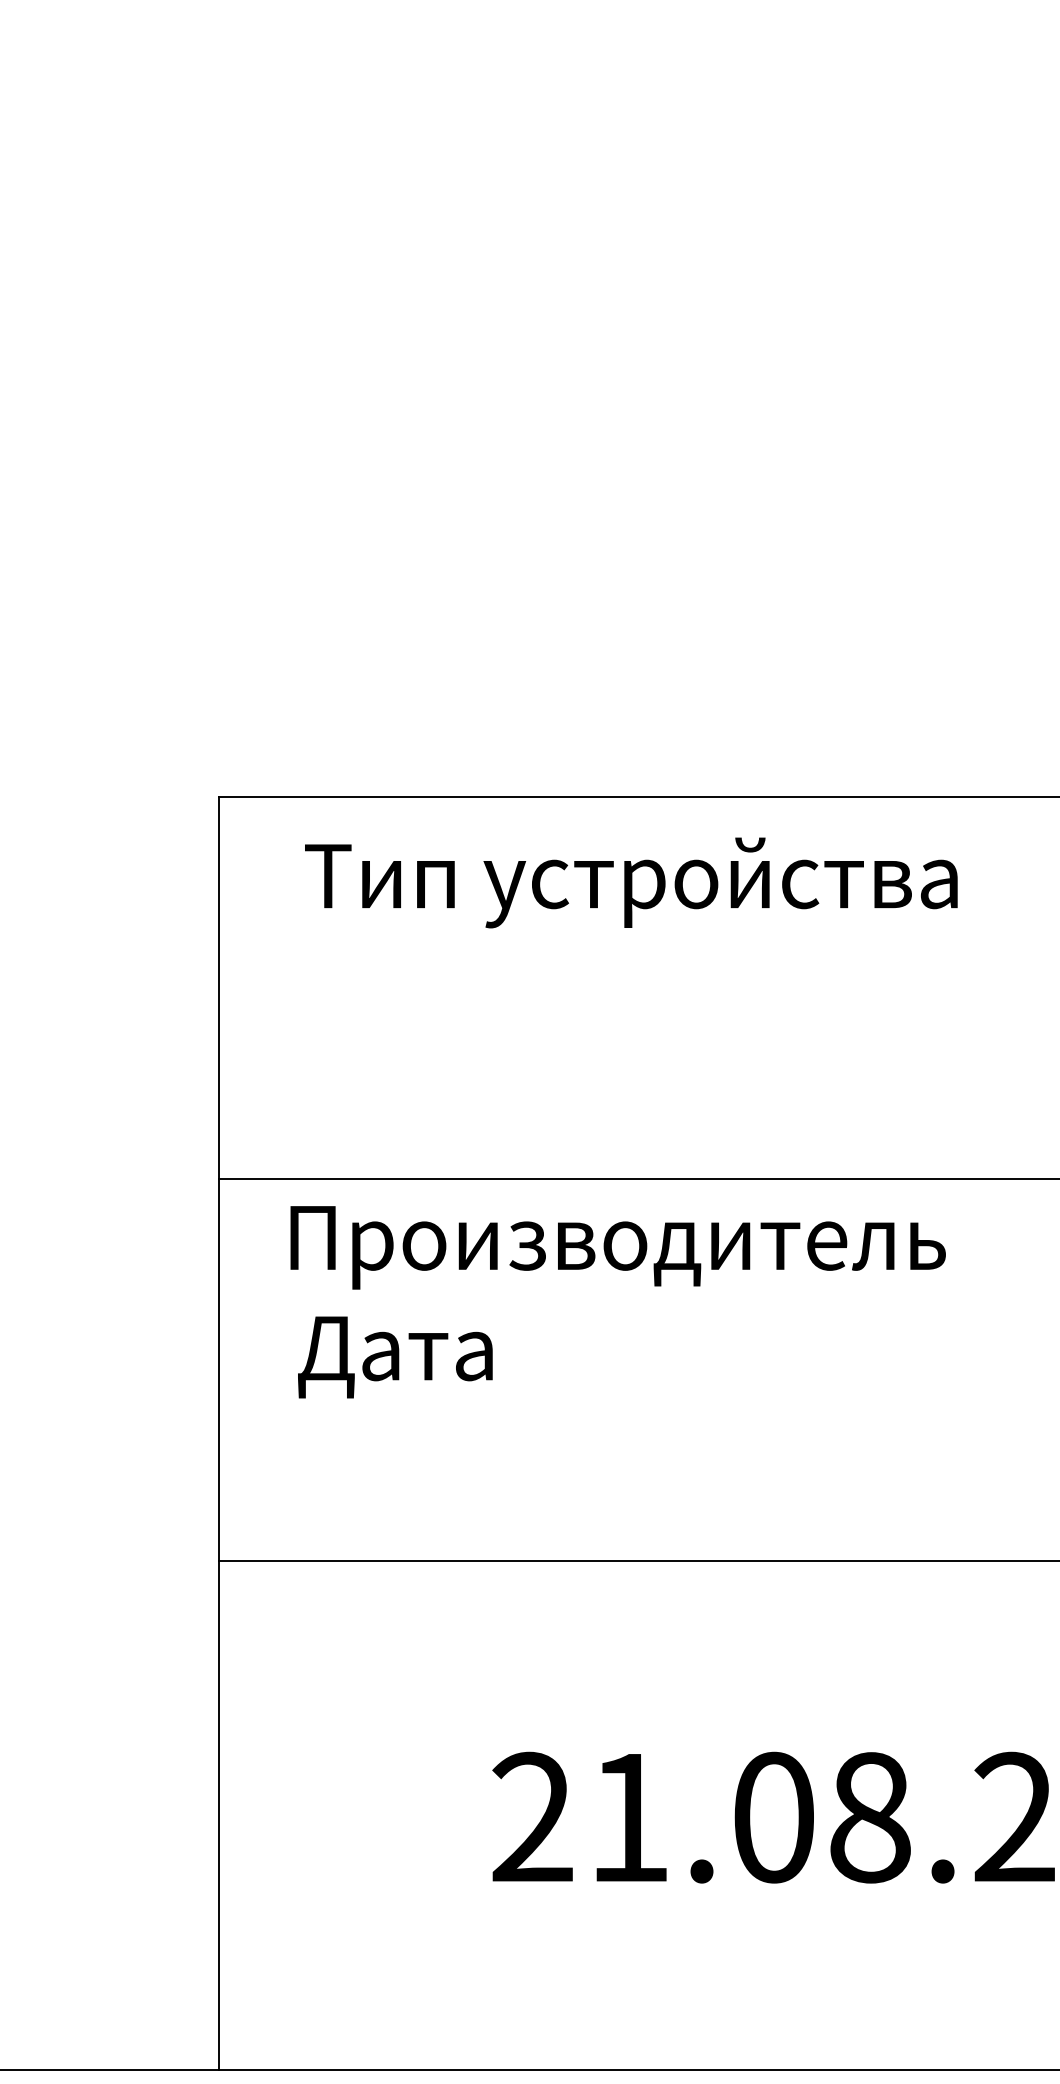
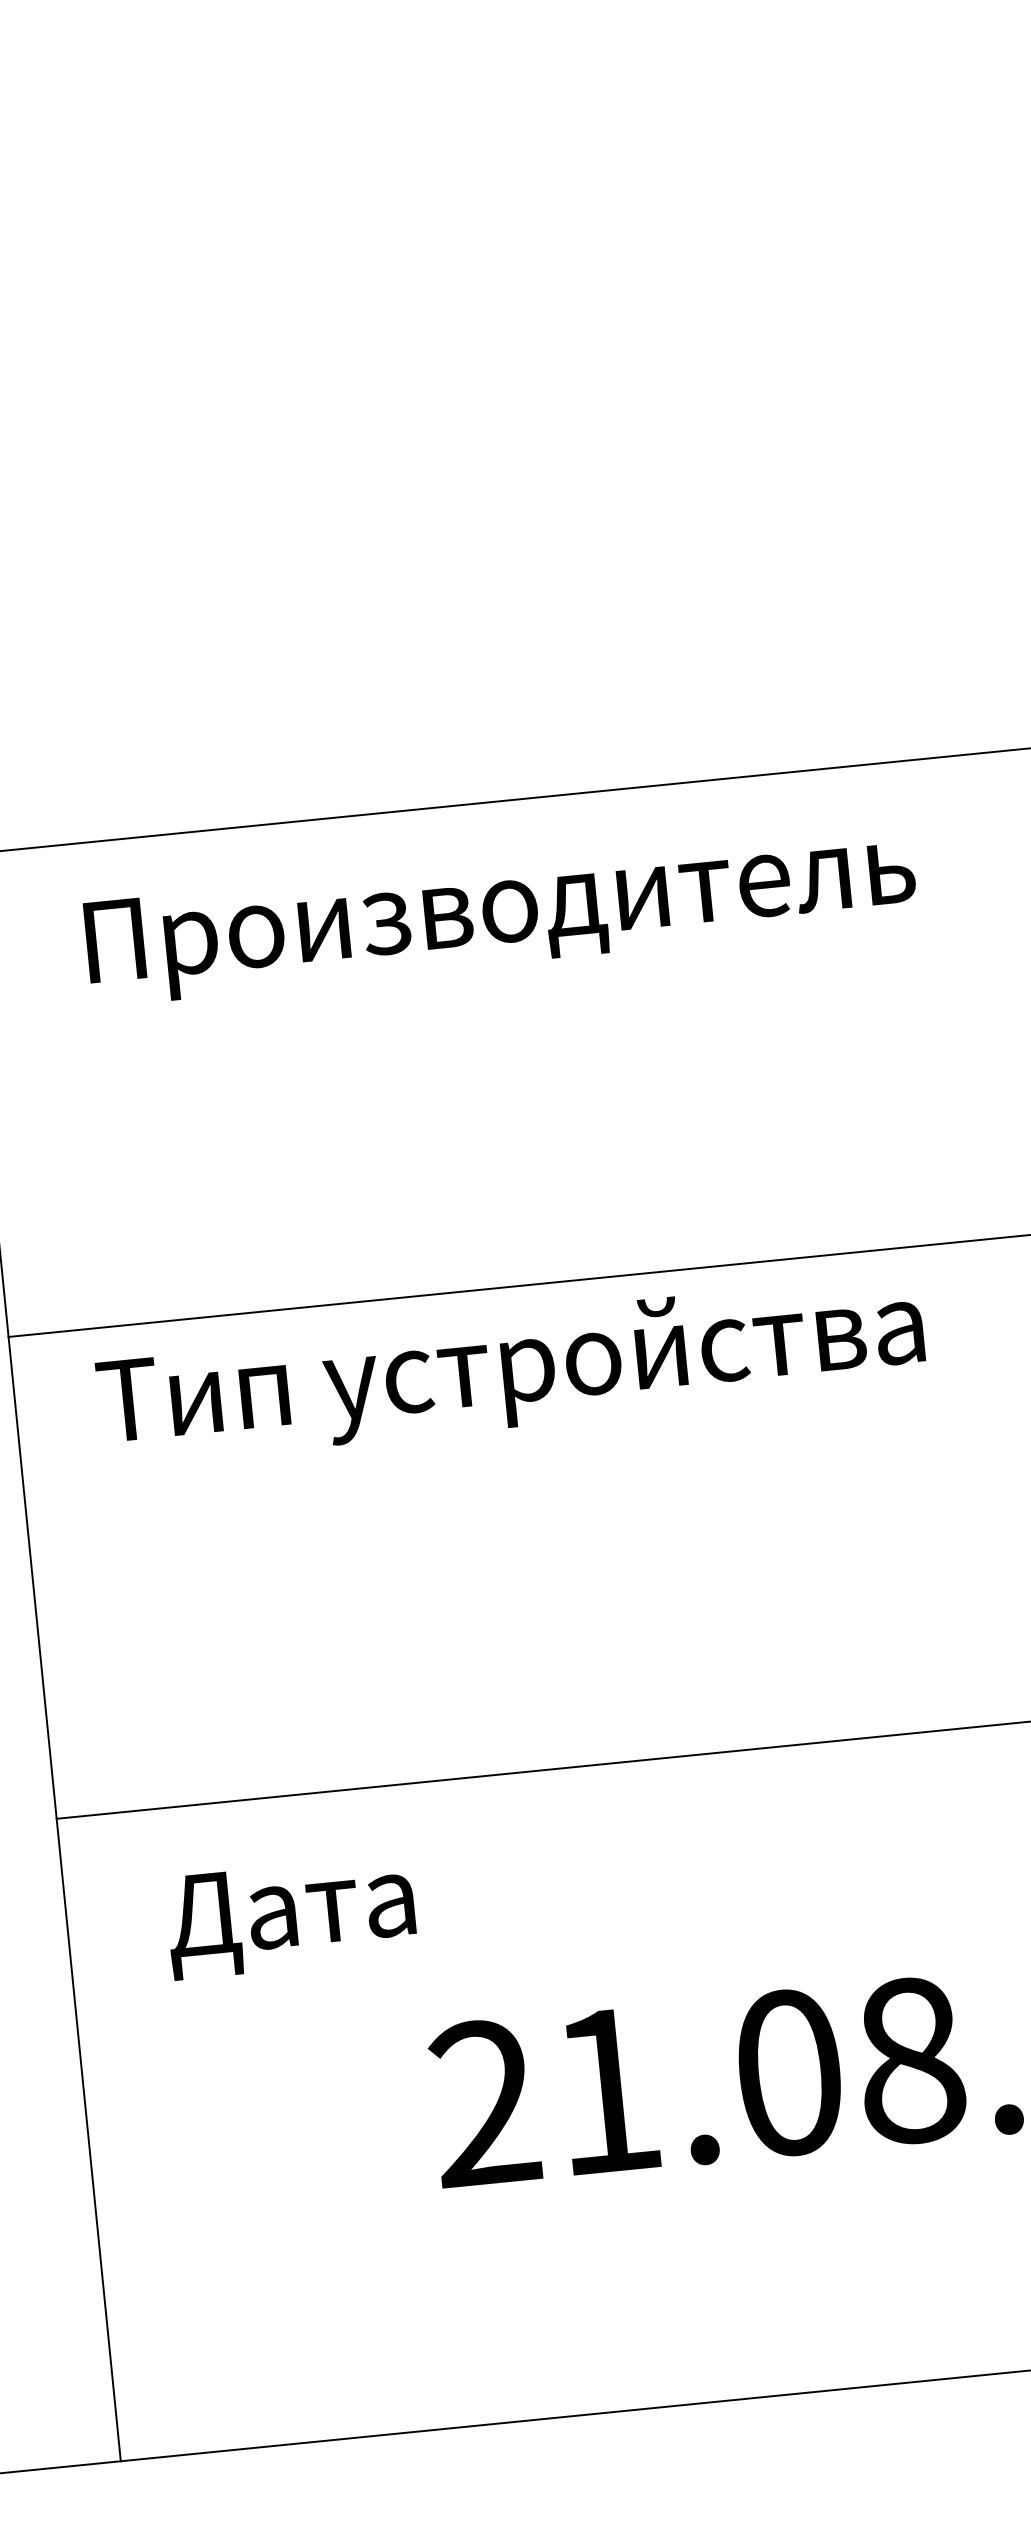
text: (635, 882) -> (496, 910), Тип устройства -> Производитель
text: (614, 1244) -> (515, 1369), Производитель -> Тип устройства
text: (395, 1357) -> (291, 1917), moved

